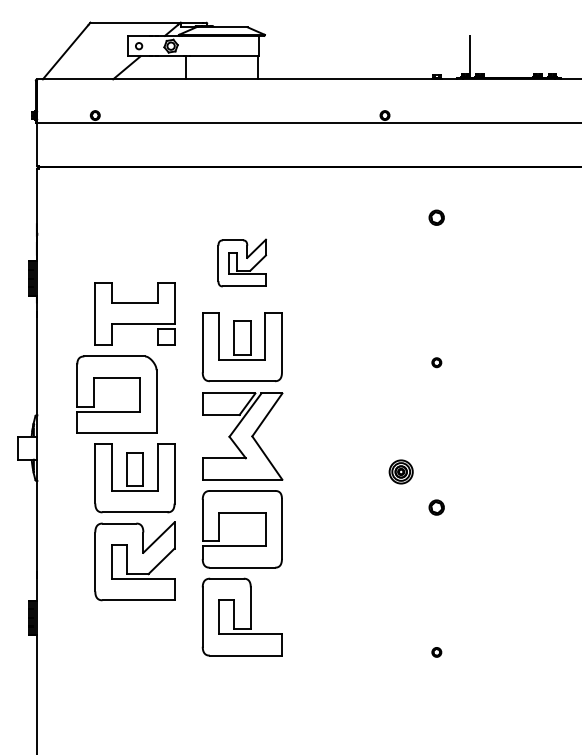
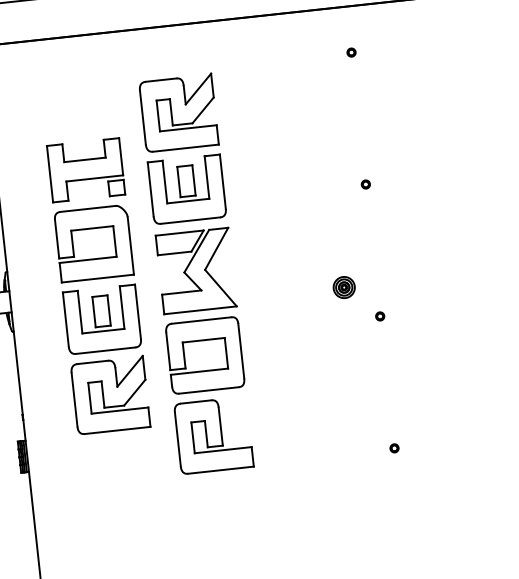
part: (436, 217) -> (351, 52), size x0.62
part: (241, 262) -> (178, 112), size x1.67
part: (116, 378) -> (92, 228), moved
part: (436, 507) -> (379, 316), size x0.62

